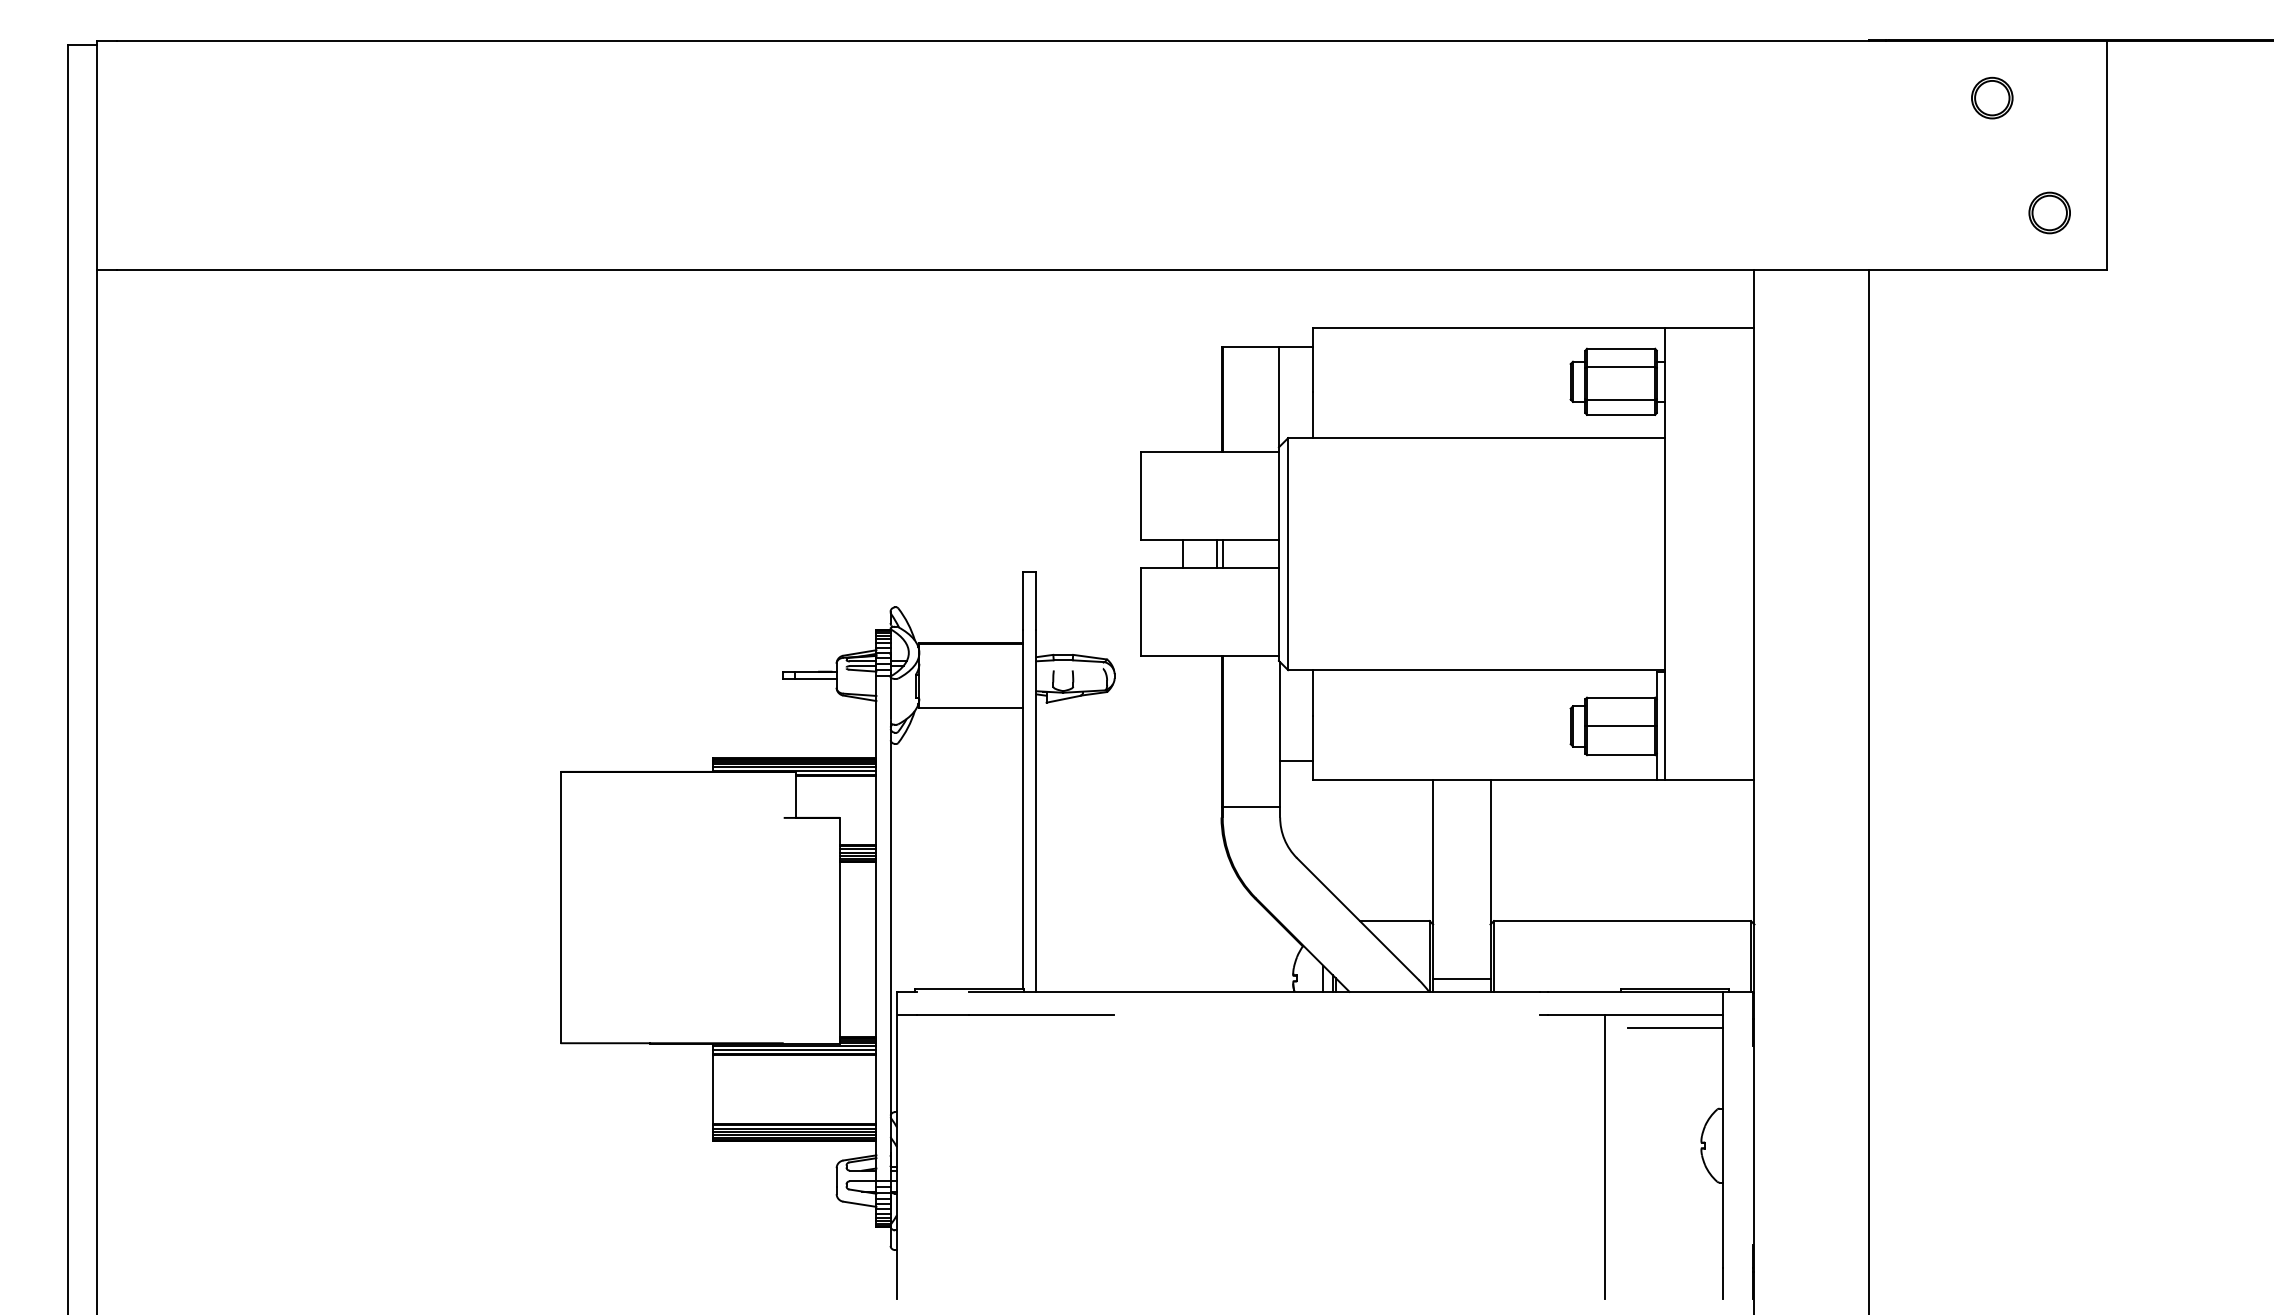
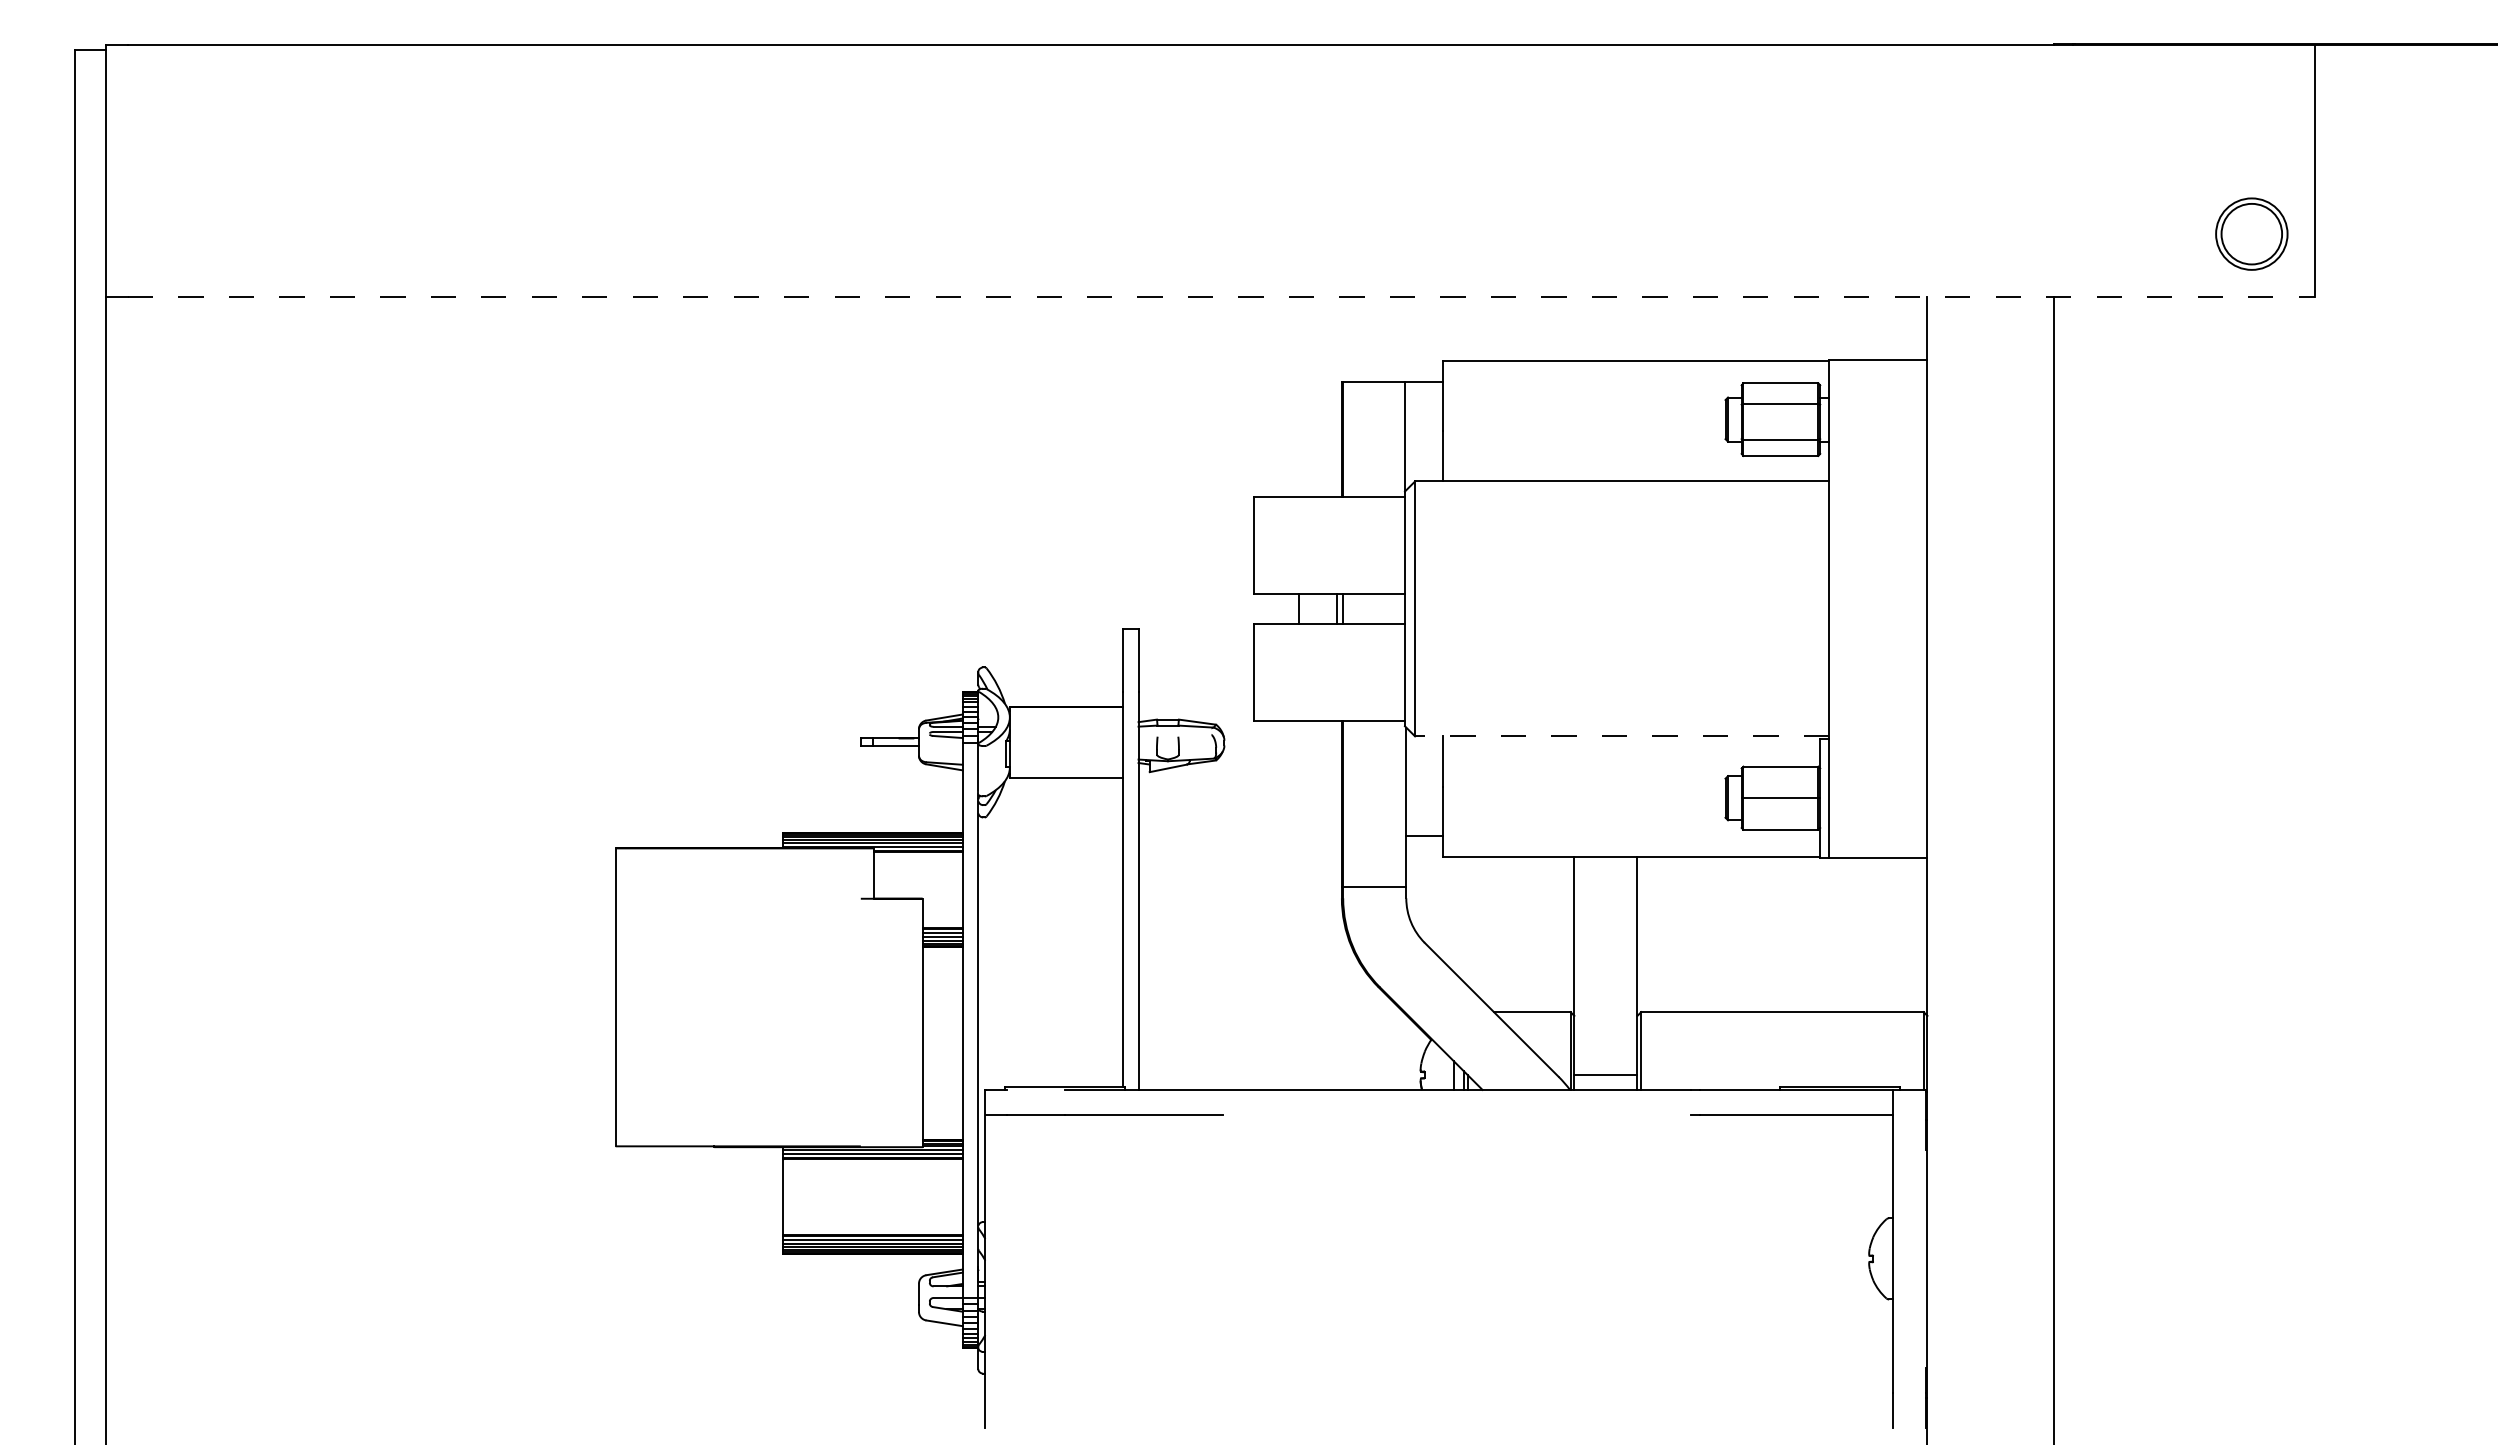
part: (1992, 97) -> (2188, 107), removed
part: (2049, 212) -> (2251, 233), size x1.6
line: (1111, 270) -> (1221, 297), solid -> dashed
line: (1476, 670) -> (1622, 736), solid -> dashed
line: (1675, 1027) -> (1840, 1129), removed
line: (1605, 1156) -> (1763, 1270), removed

